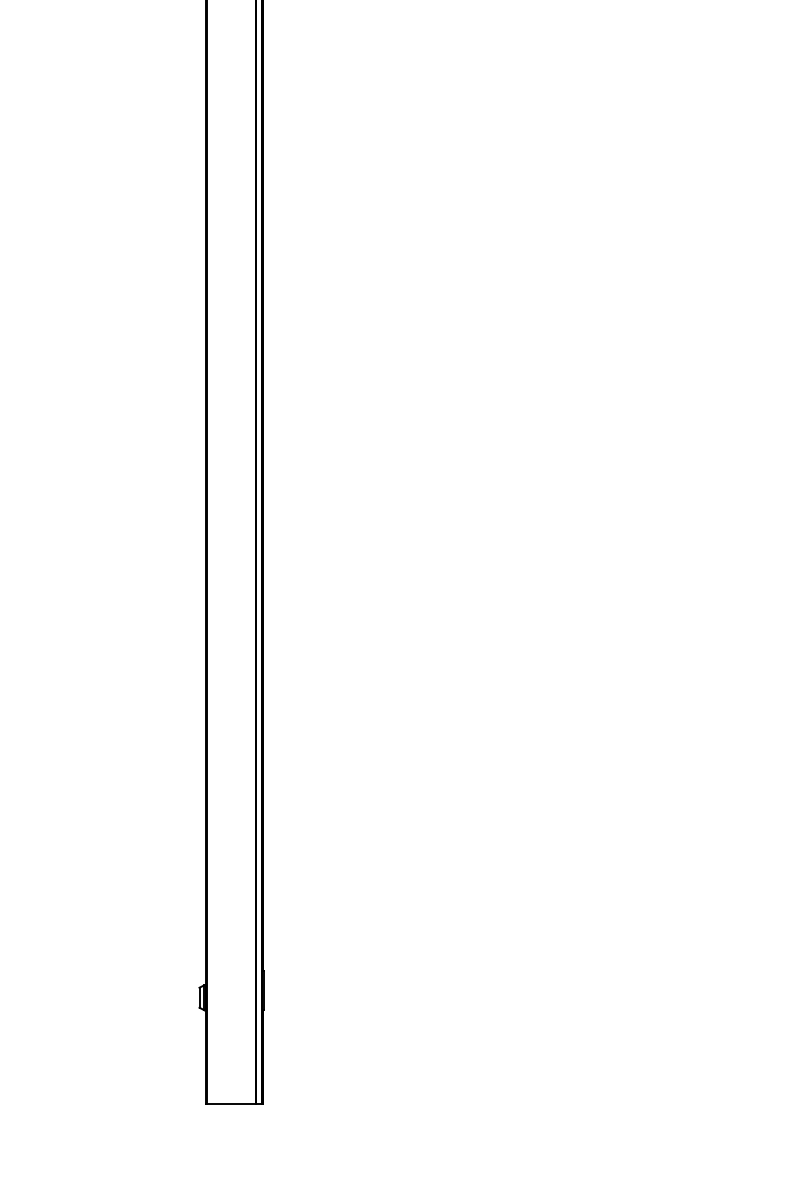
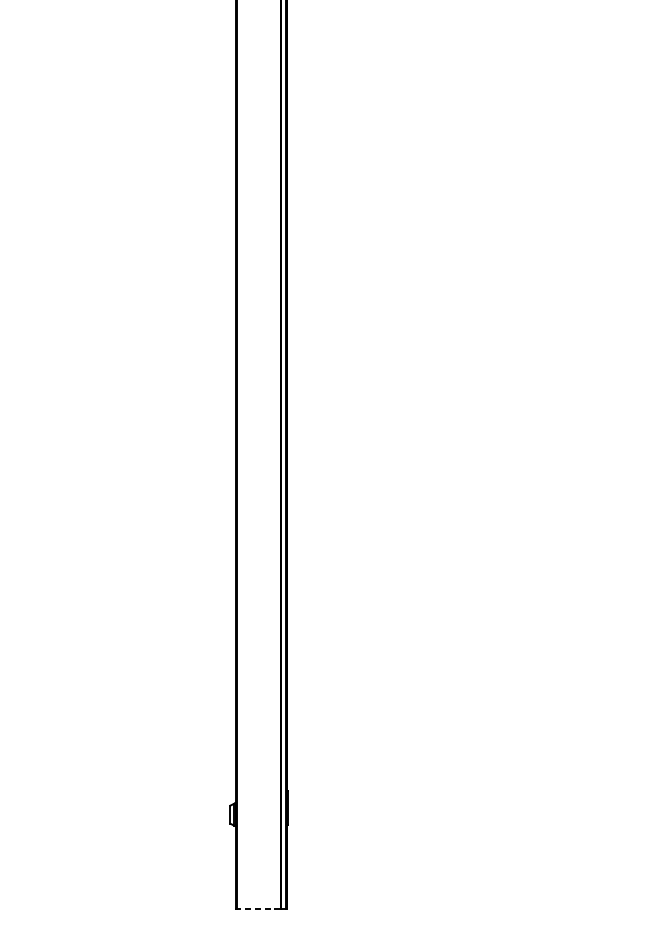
line: (231, 1103) -> (258, 909), solid -> dashed

